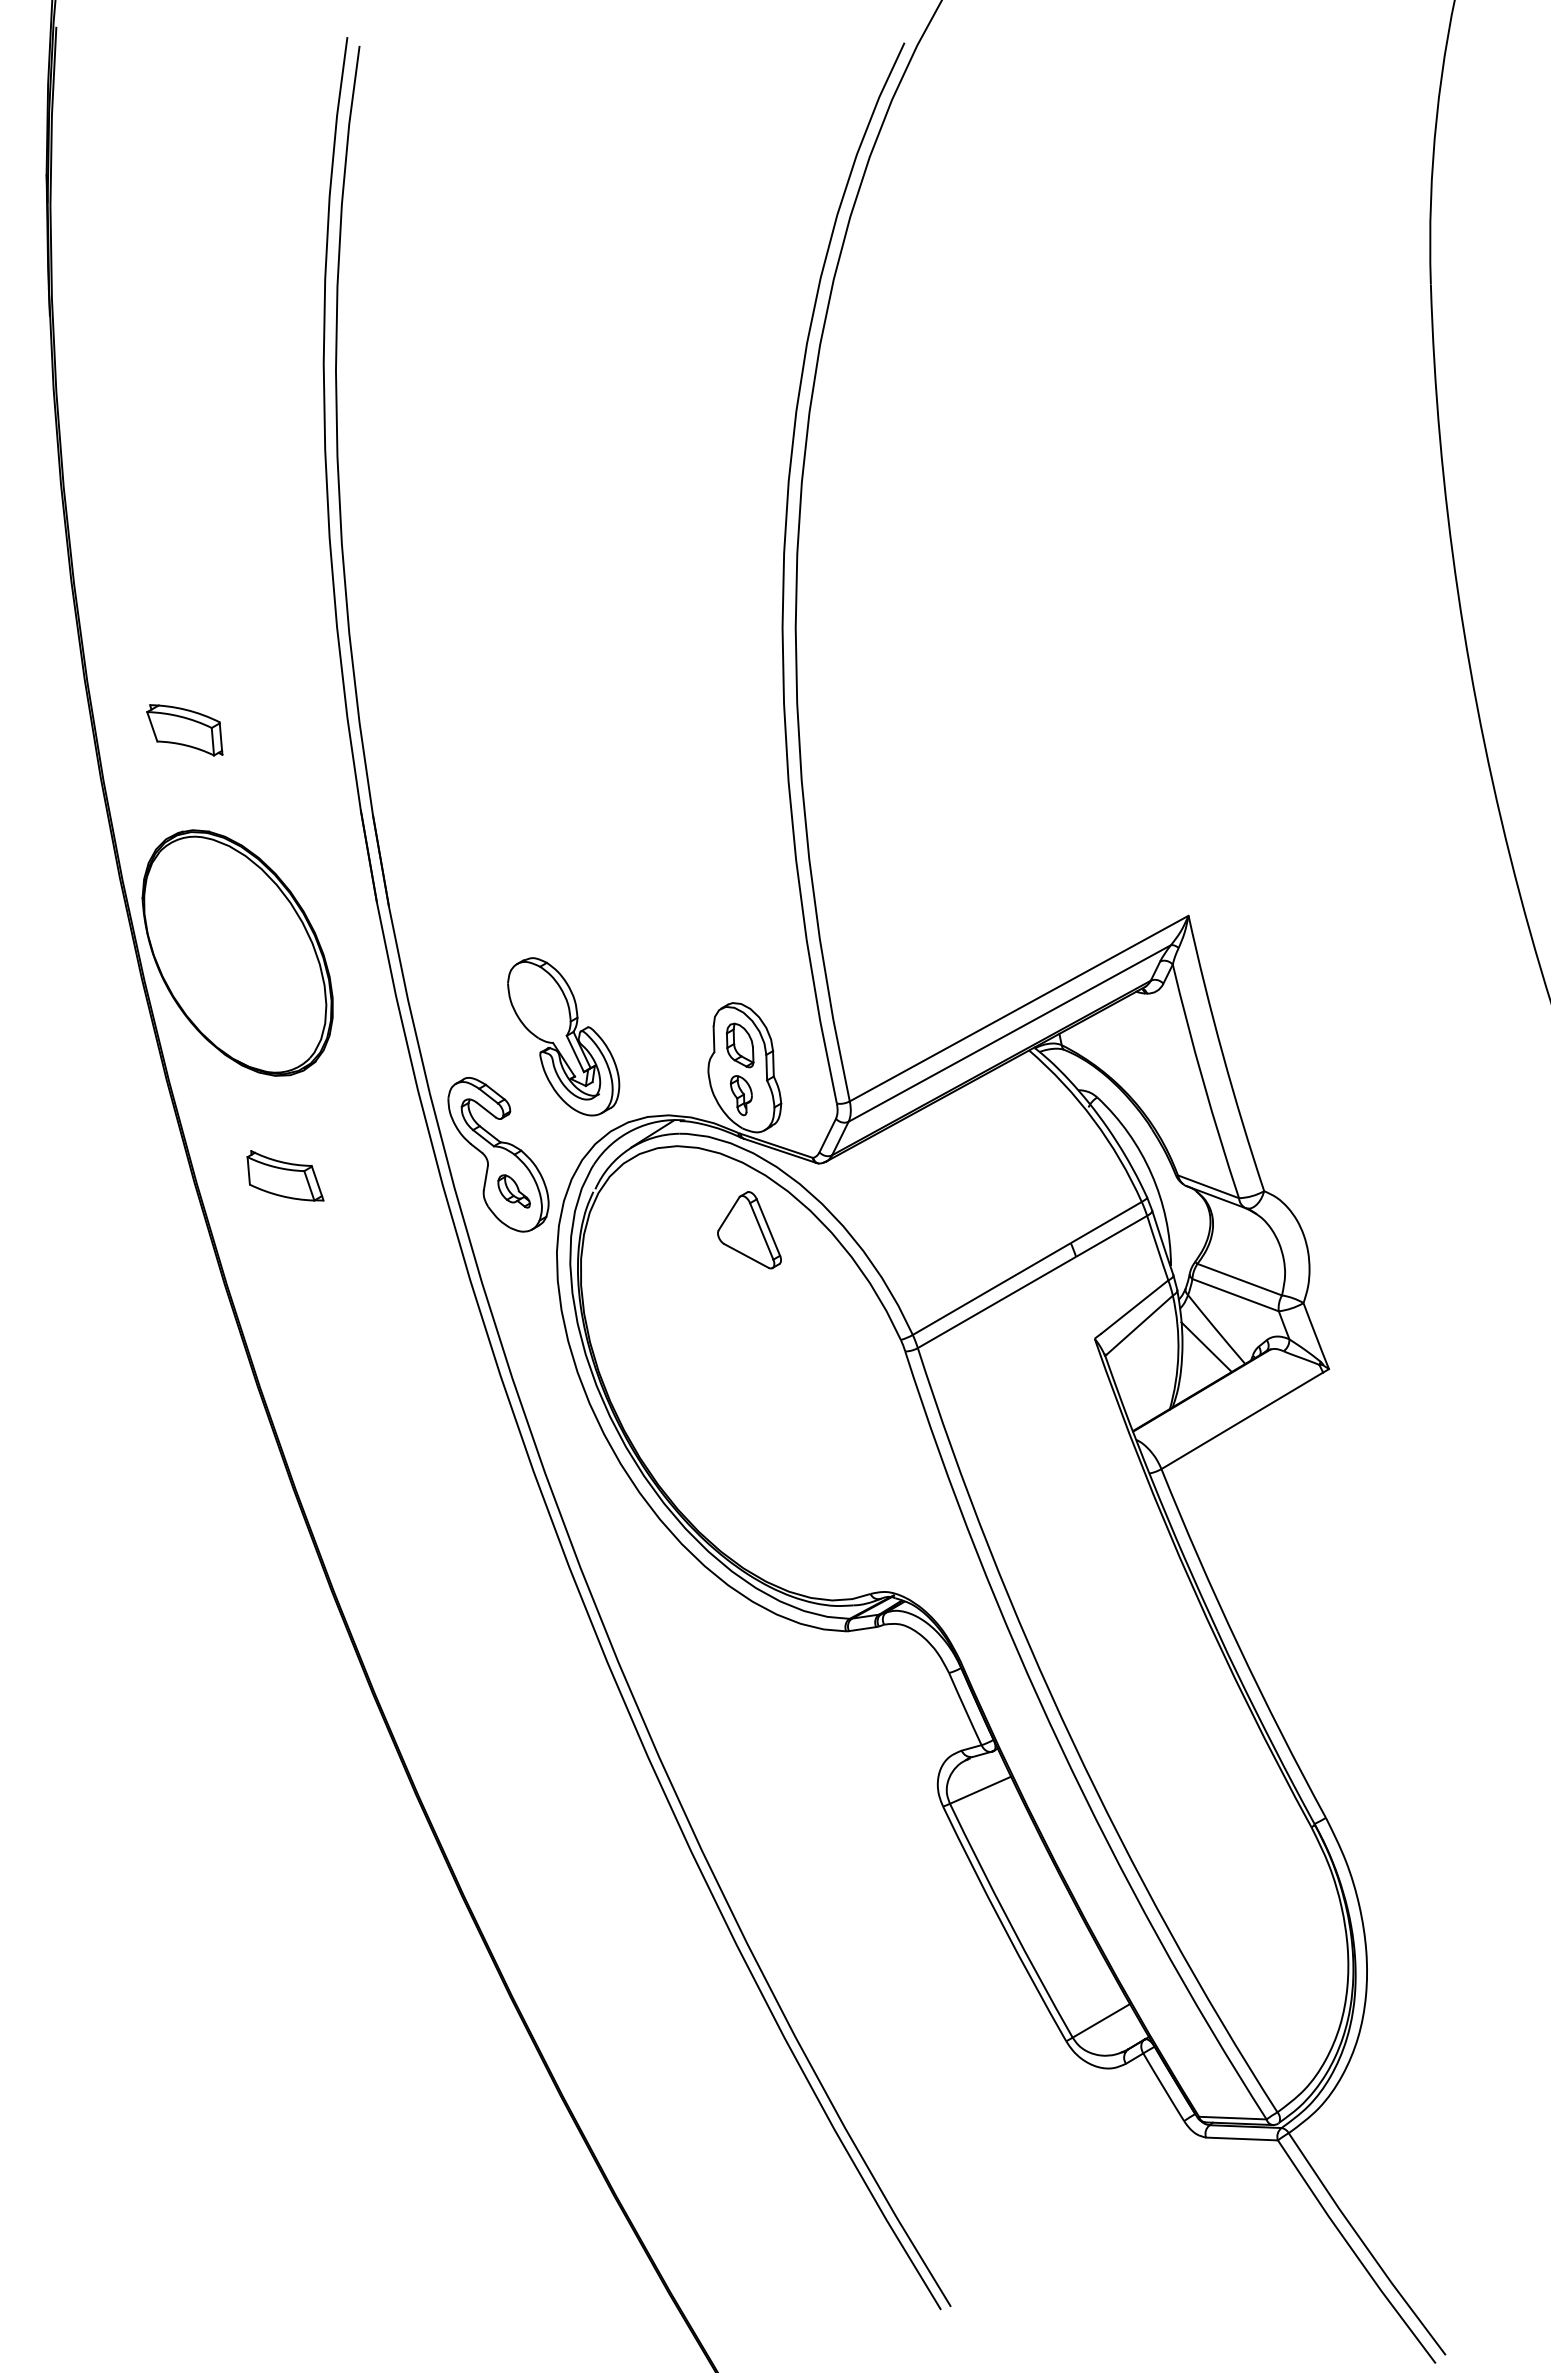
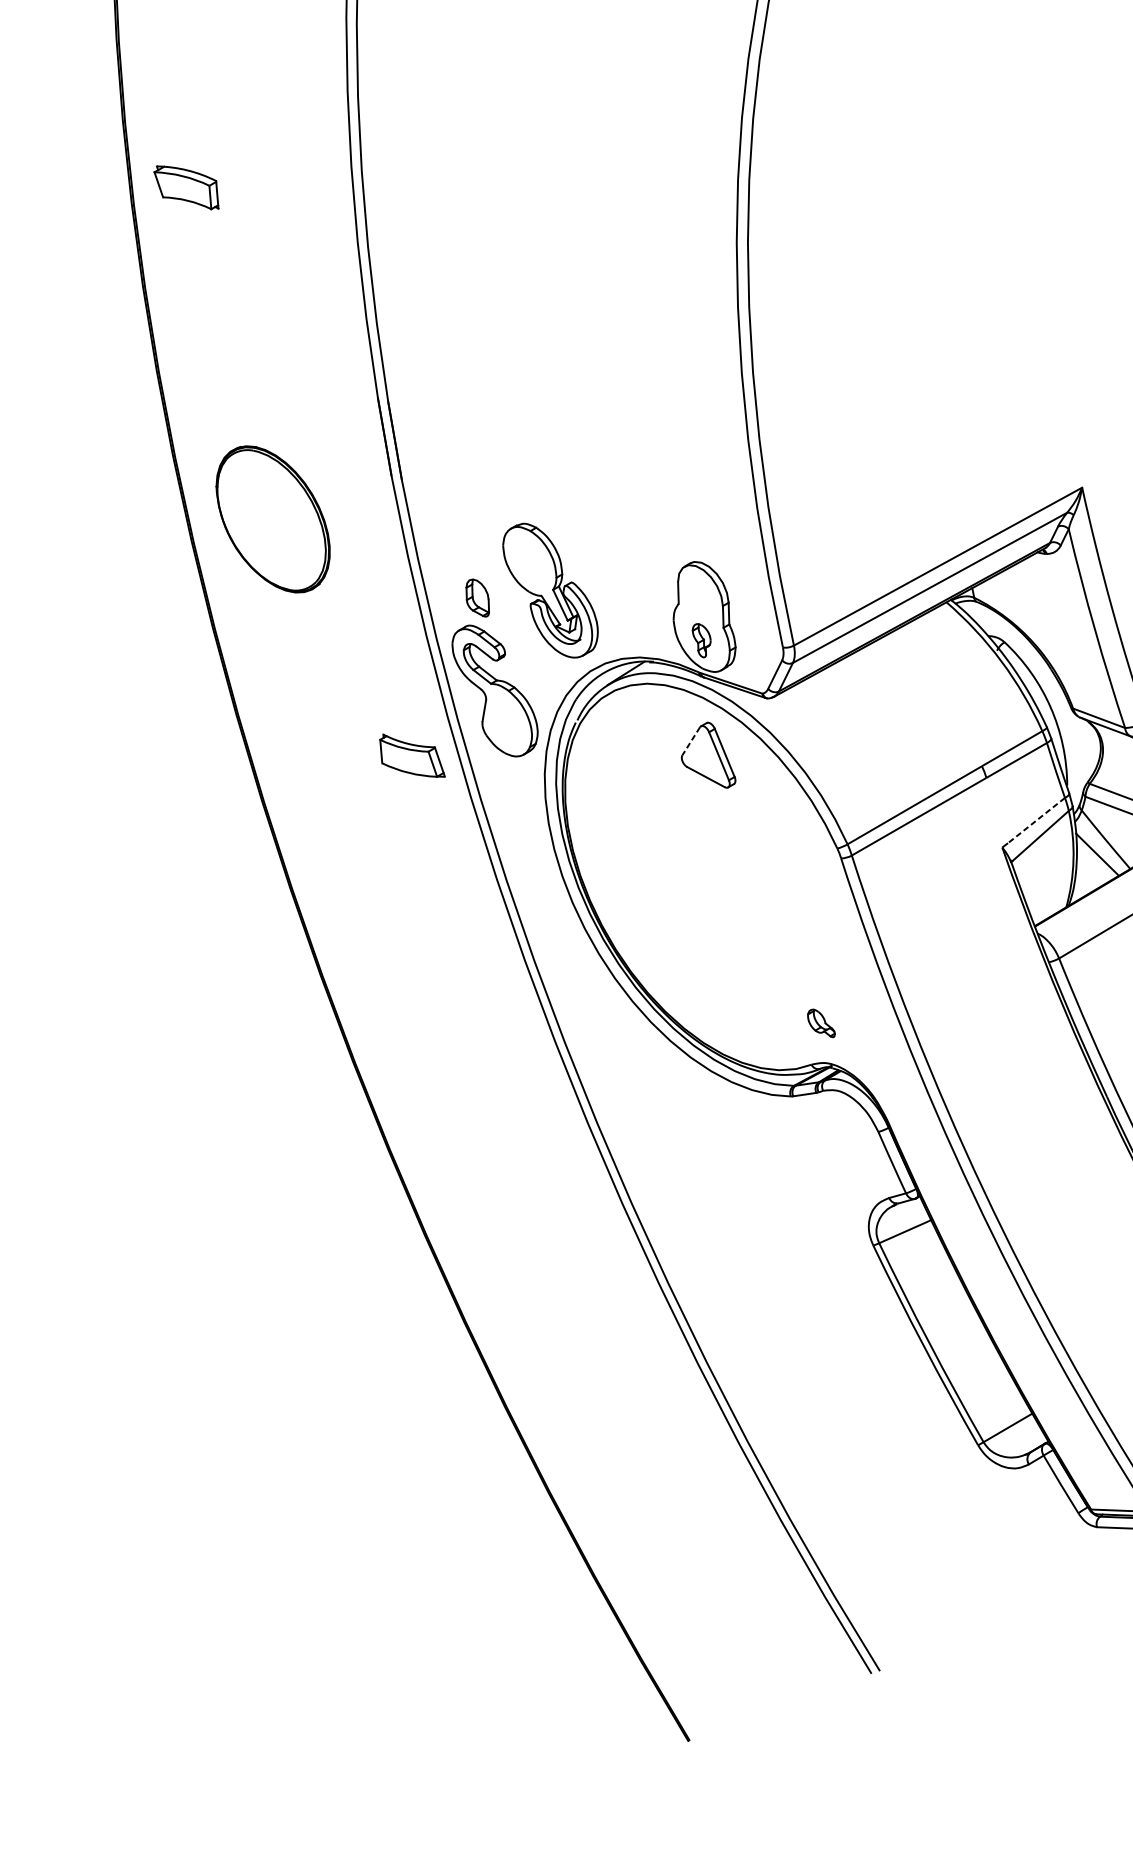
part: (184, 730) -> (186, 187), moved
part: (237, 952) -> (273, 518), size x0.7
part: (739, 1045) -> (477, 598), moved
part: (285, 1175) -> (412, 755), moved
part: (513, 1191) -> (820, 1023), moved
line: (728, 1214) -> (690, 741), solid -> dashed
line: (1134, 1307) -> (1036, 820), solid -> dashed

